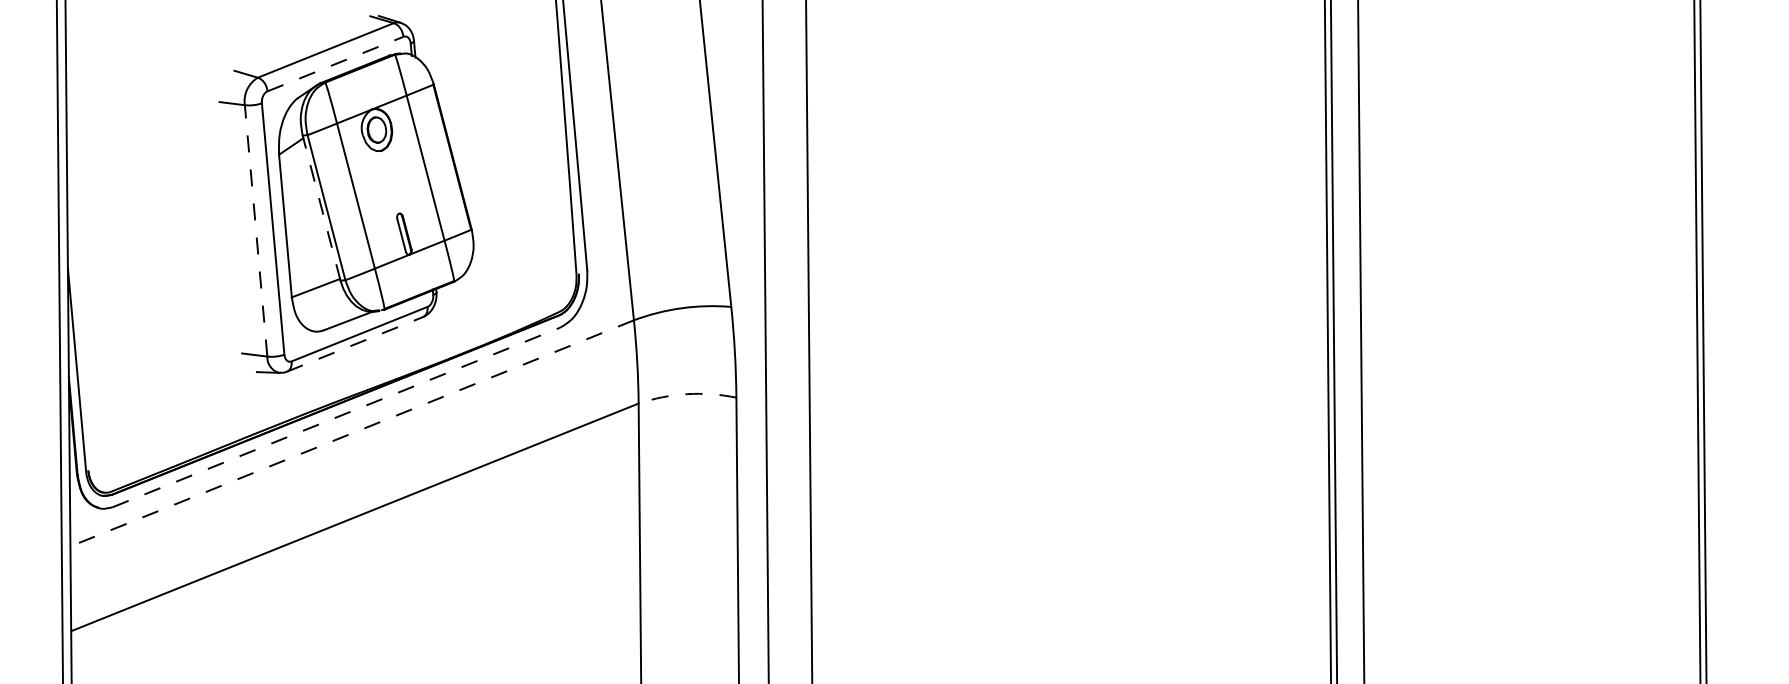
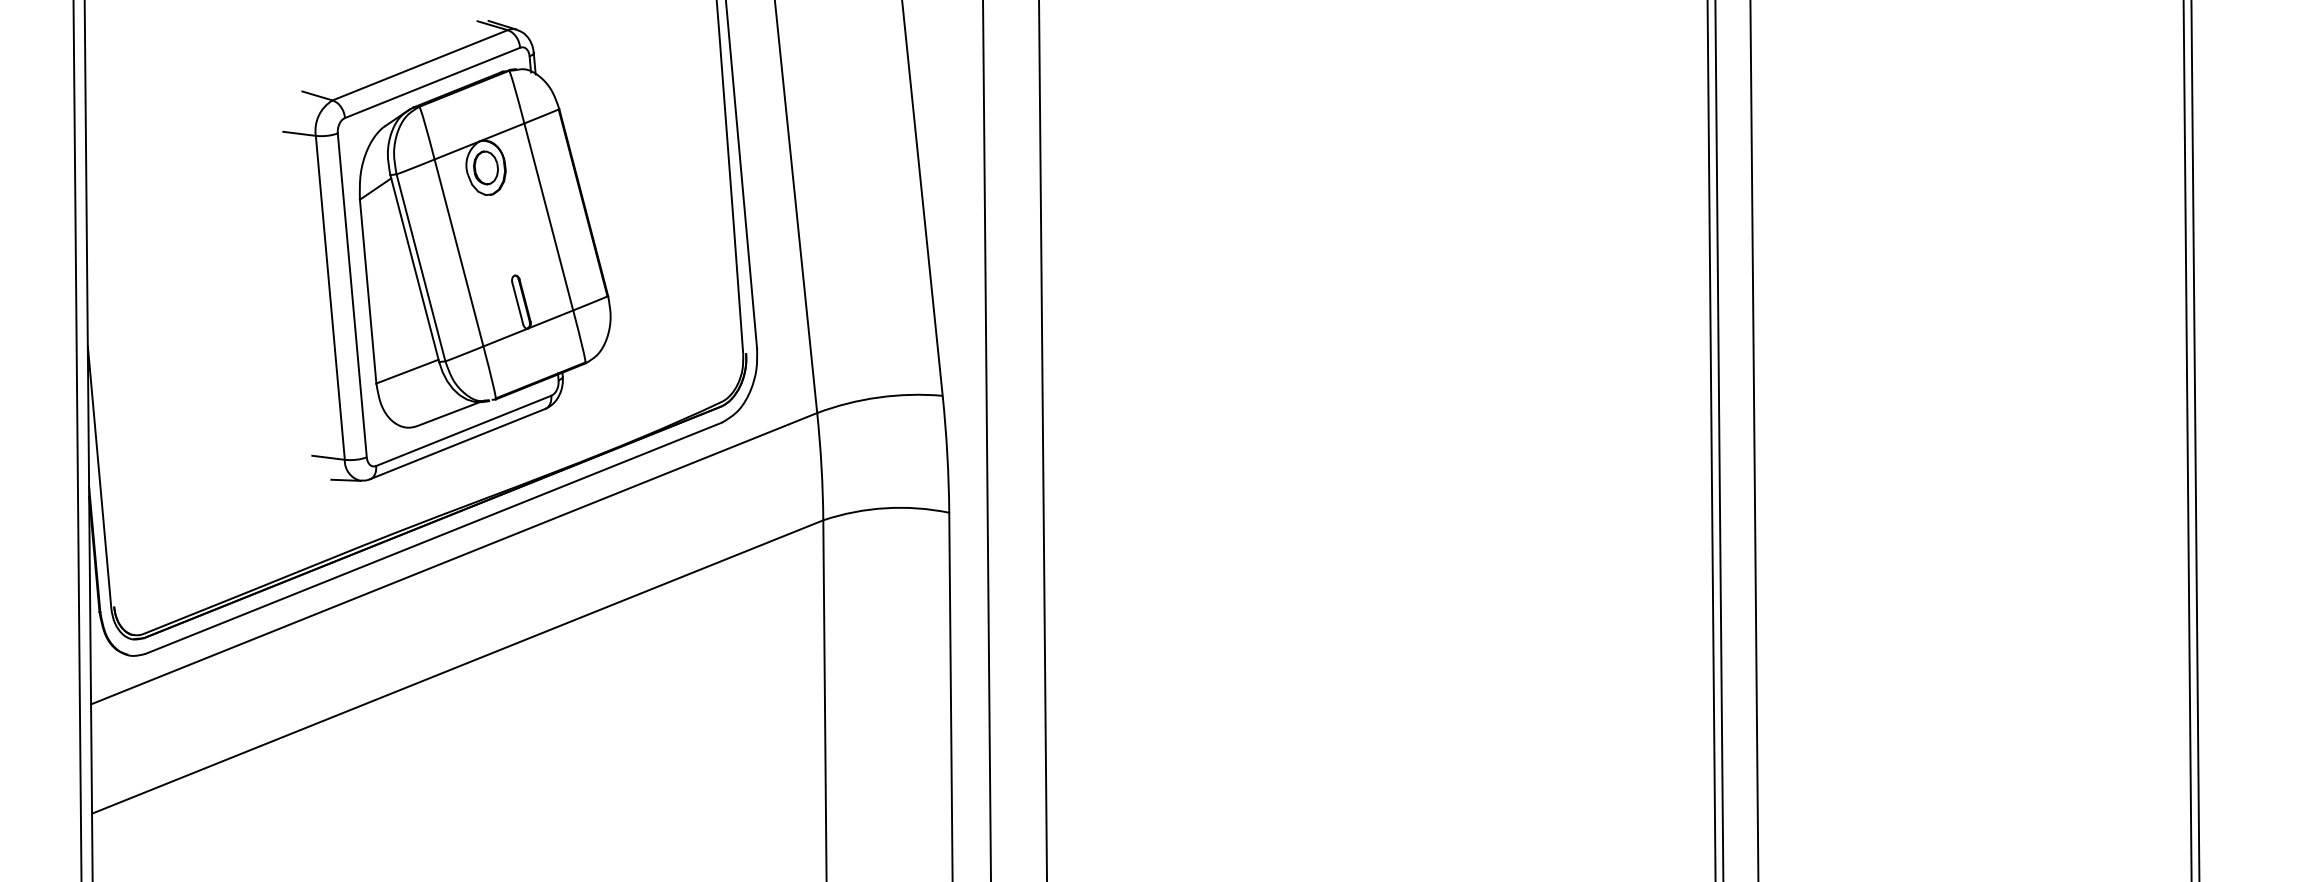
line: (336, 63) -> (433, 82), dashed -> solid
line: (321, 208) -> (414, 268), dashed -> solid
line: (256, 230) -> (330, 297), dashed -> solid
line: (355, 343) -> (458, 443), dashed -> solid
arc: (686, 394) -> (885, 508), dashed -> solid
line: (336, 417) -> (433, 538), dashed -> solid
line: (351, 433) -> (453, 558), dashed -> solid

